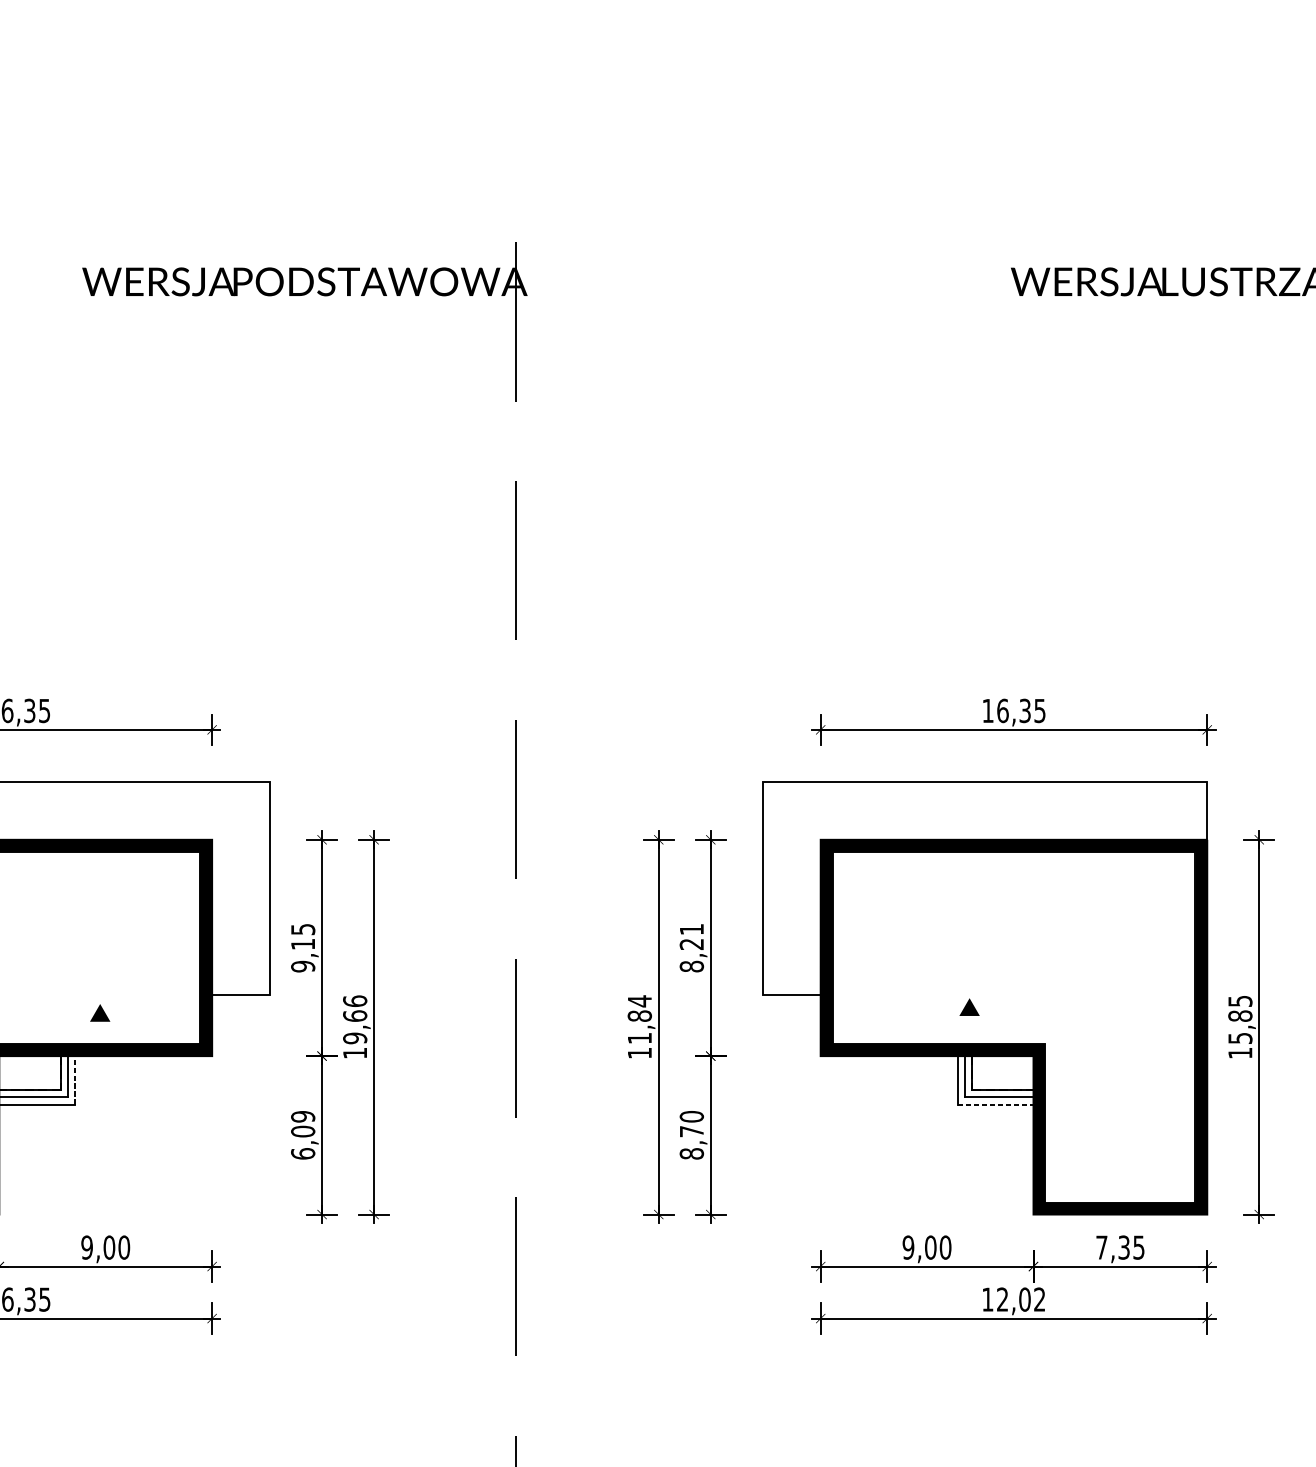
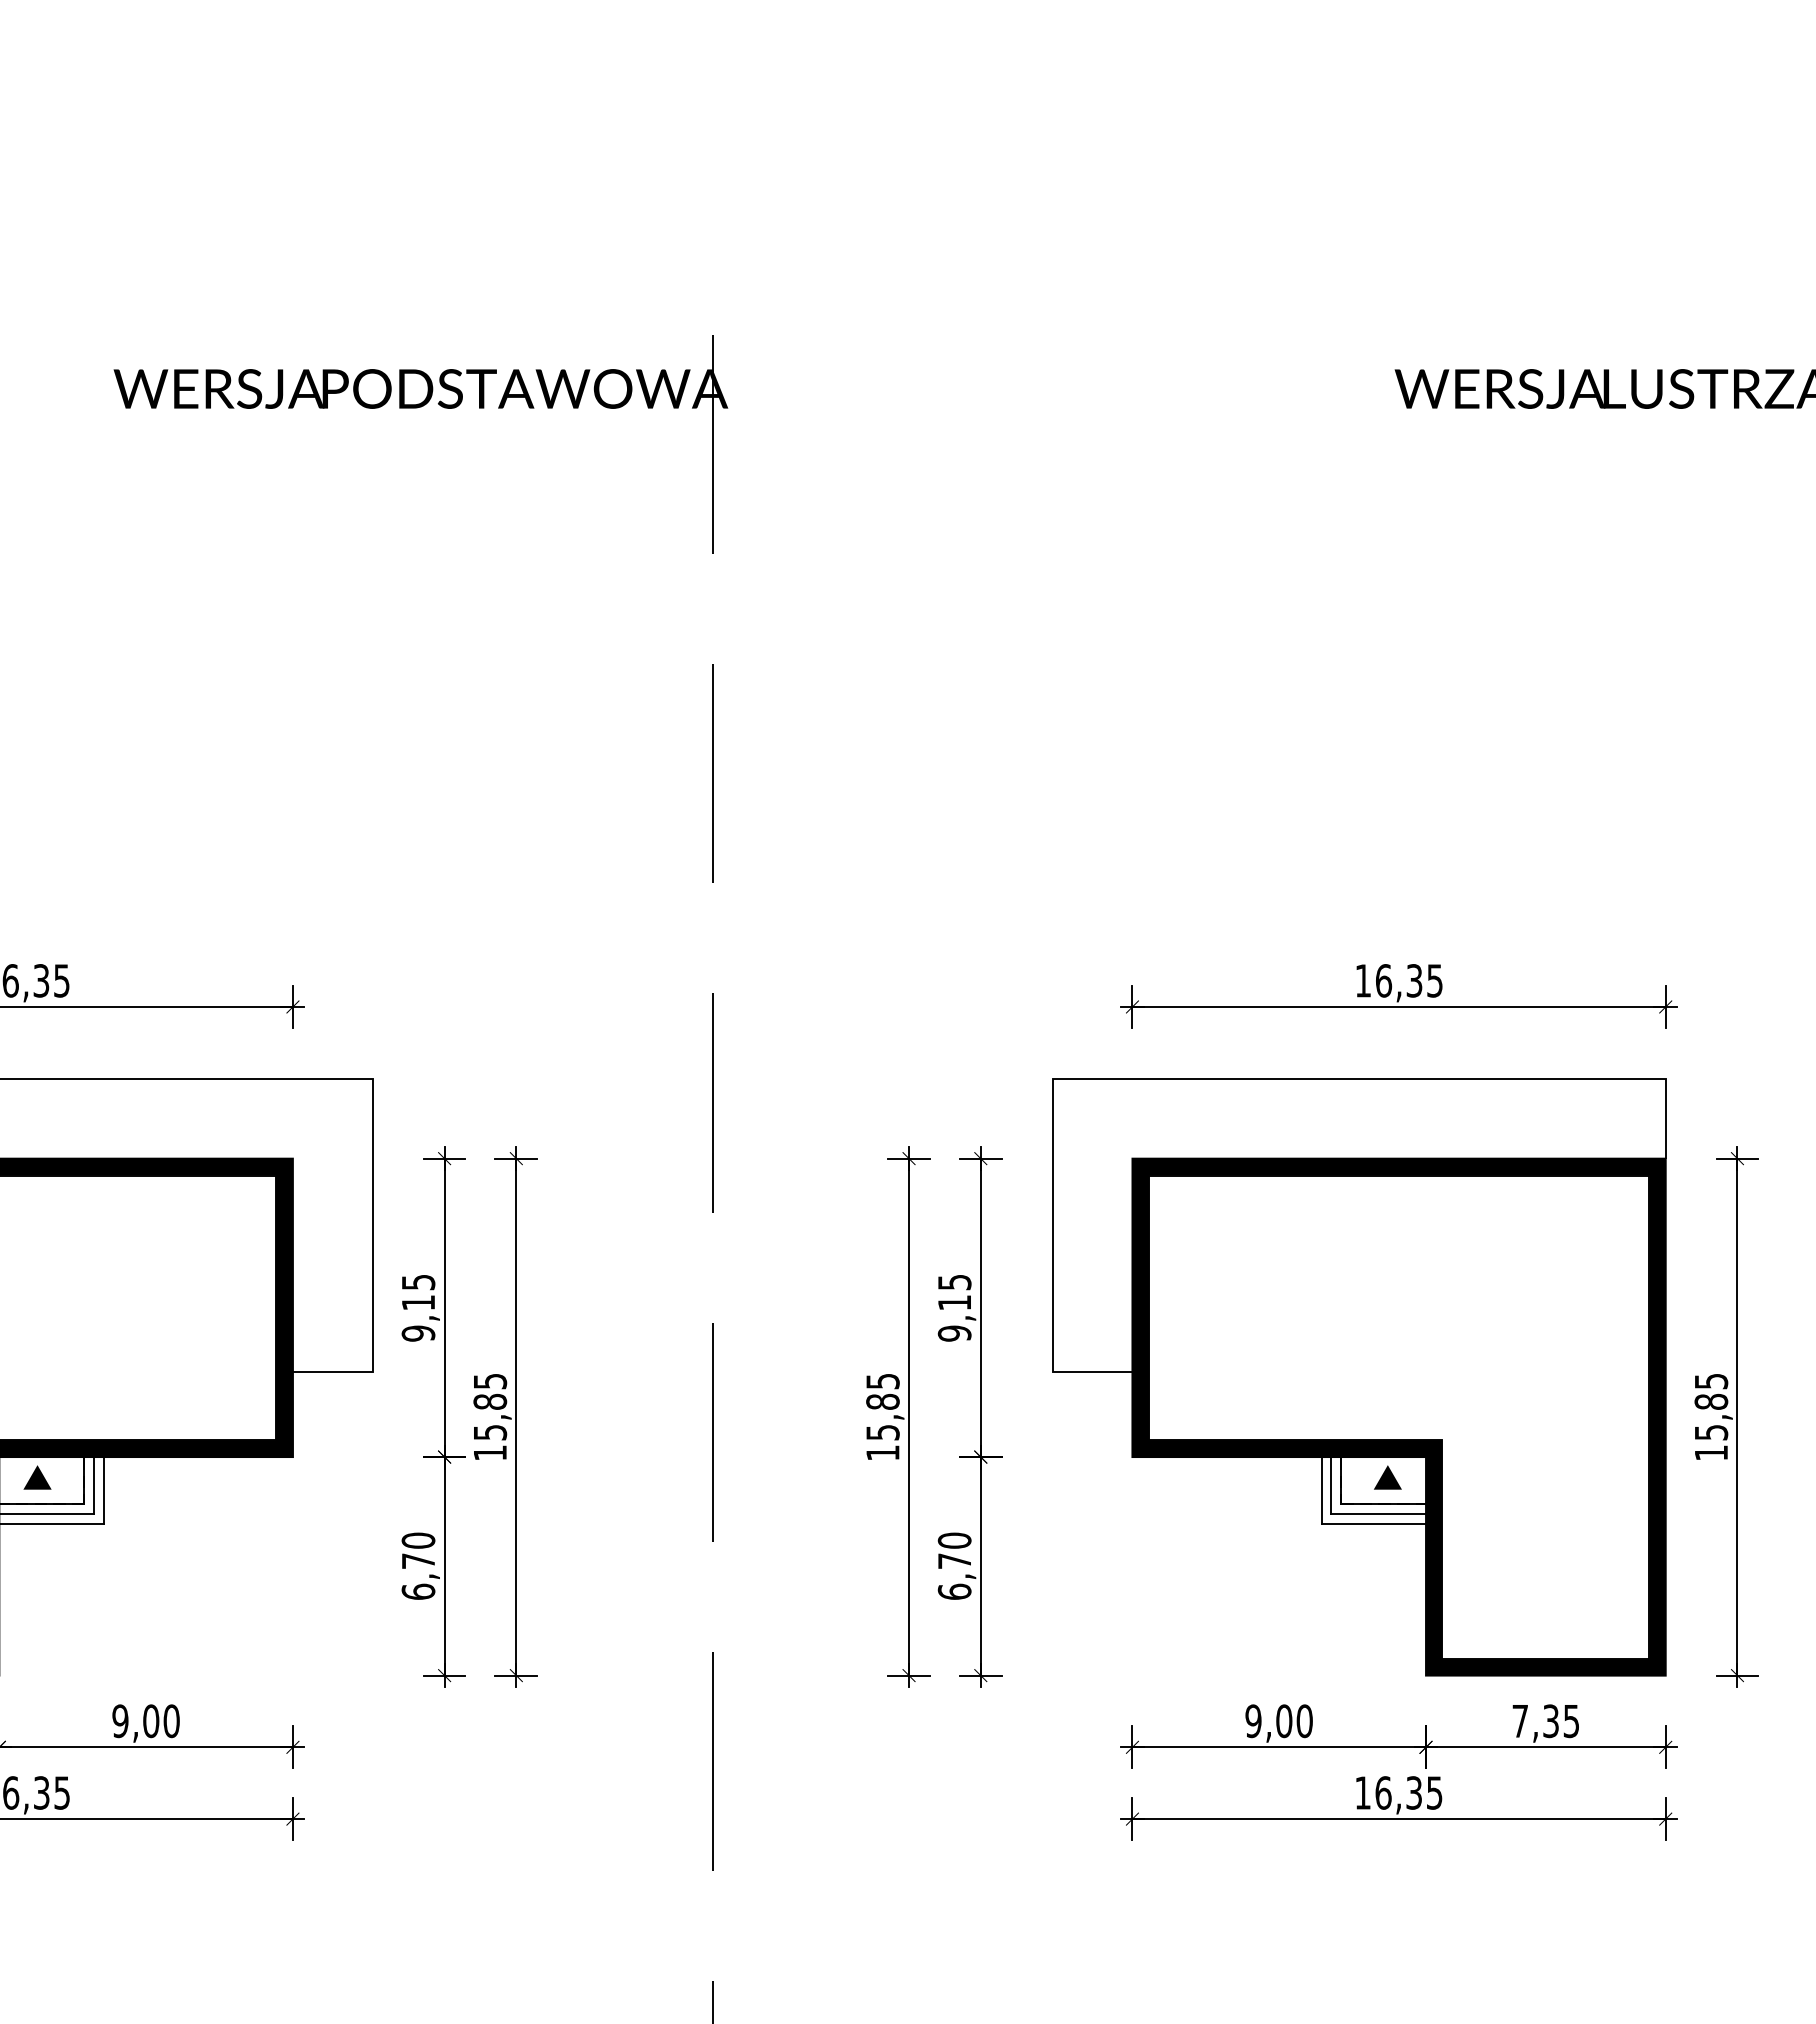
text: (691, 948) -> (954, 1308), 8,21 -> 9,15
part: (969, 1007) -> (1387, 1477), moved
part: (100, 1012) -> (37, 1477), moved
text: (355, 1019) -> (490, 1406), 19,66 -> 15,85
text: (639, 1019) -> (882, 1406), 11,84 -> 15,85
line: (74, 1079) -> (103, 1489), dashed -> solid
line: (996, 1104) -> (1374, 1523), dashed -> solid
text: (303, 1123) -> (418, 1550), 6,09 -> 6,70
text: (691, 1153) -> (954, 1591), 8,70 -> 6,70
text: (1020, 1299) -> (1408, 1792), 12,02 -> 16,35

